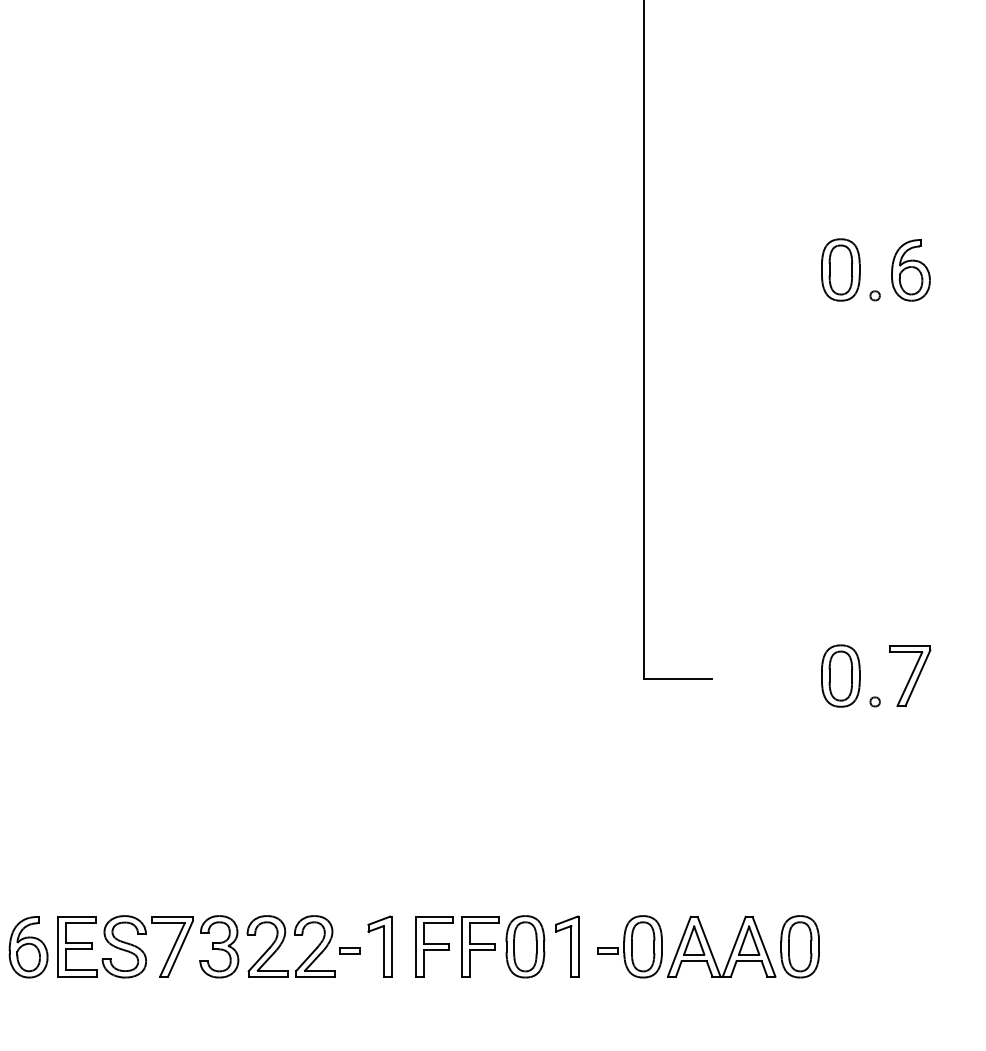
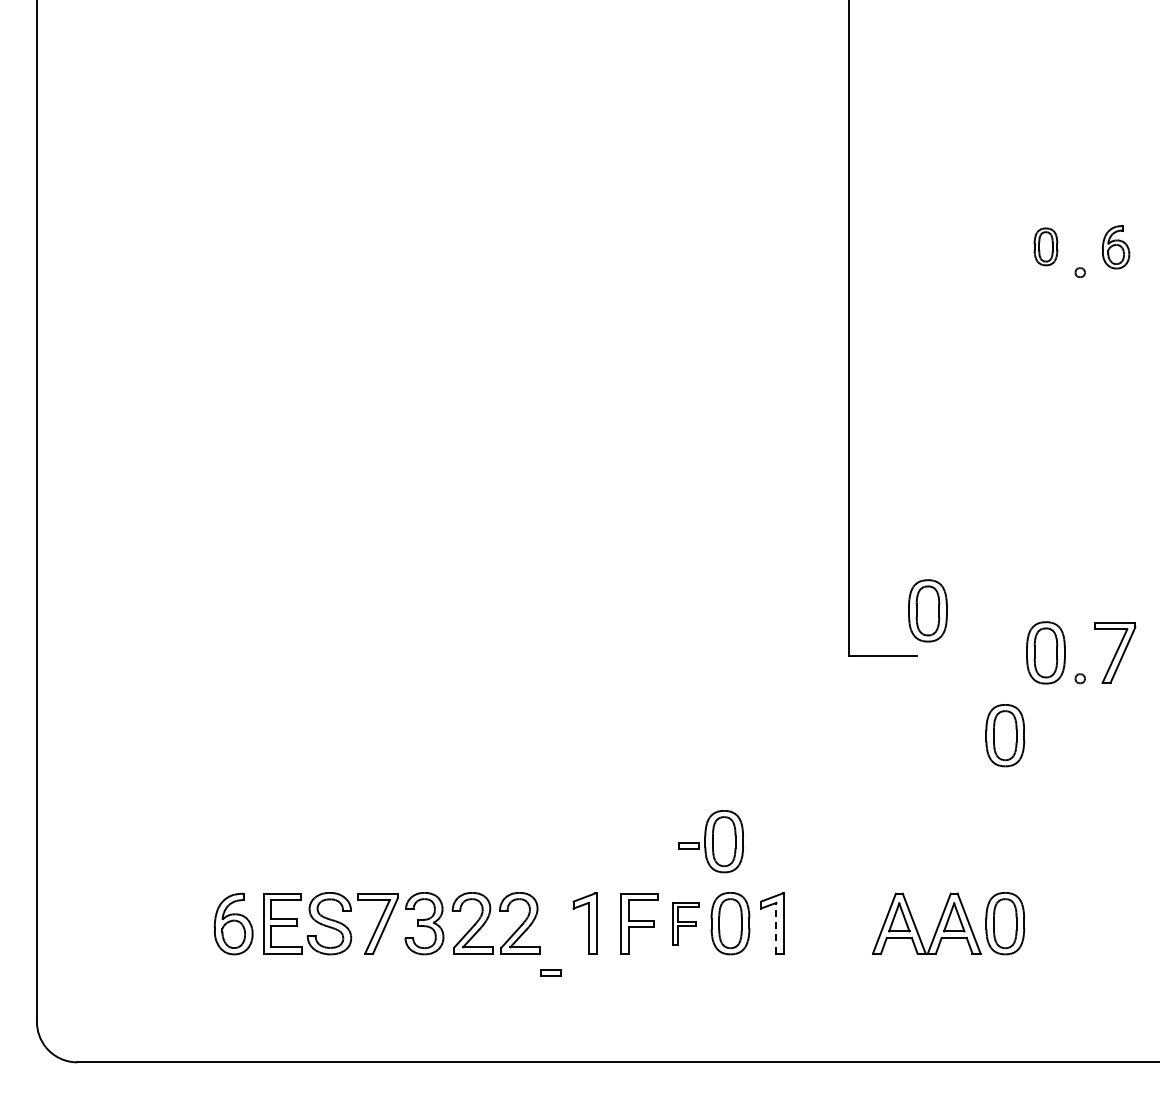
part: (840, 269) -> (1045, 246), size x0.6
part: (910, 270) -> (1115, 247), size x0.7
part: (722, 633) -> (927, 610), added
part: (800, 758) -> (1005, 735), added
part: (480, 946) -> (685, 923), size x0.7
part: (629, 946) -> (710, 841), moved
part: (349, 950) -> (550, 972), moved
line: (571, 950) -> (776, 927), solid -> dashed

